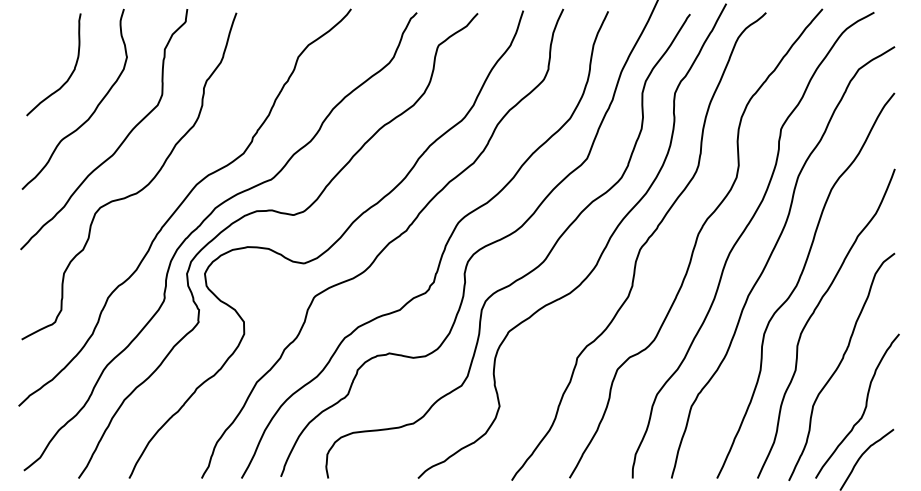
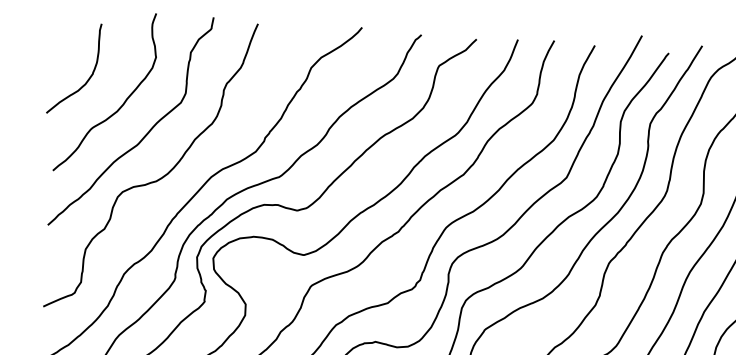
curve: (69, 75) -> (87, 79), moved

